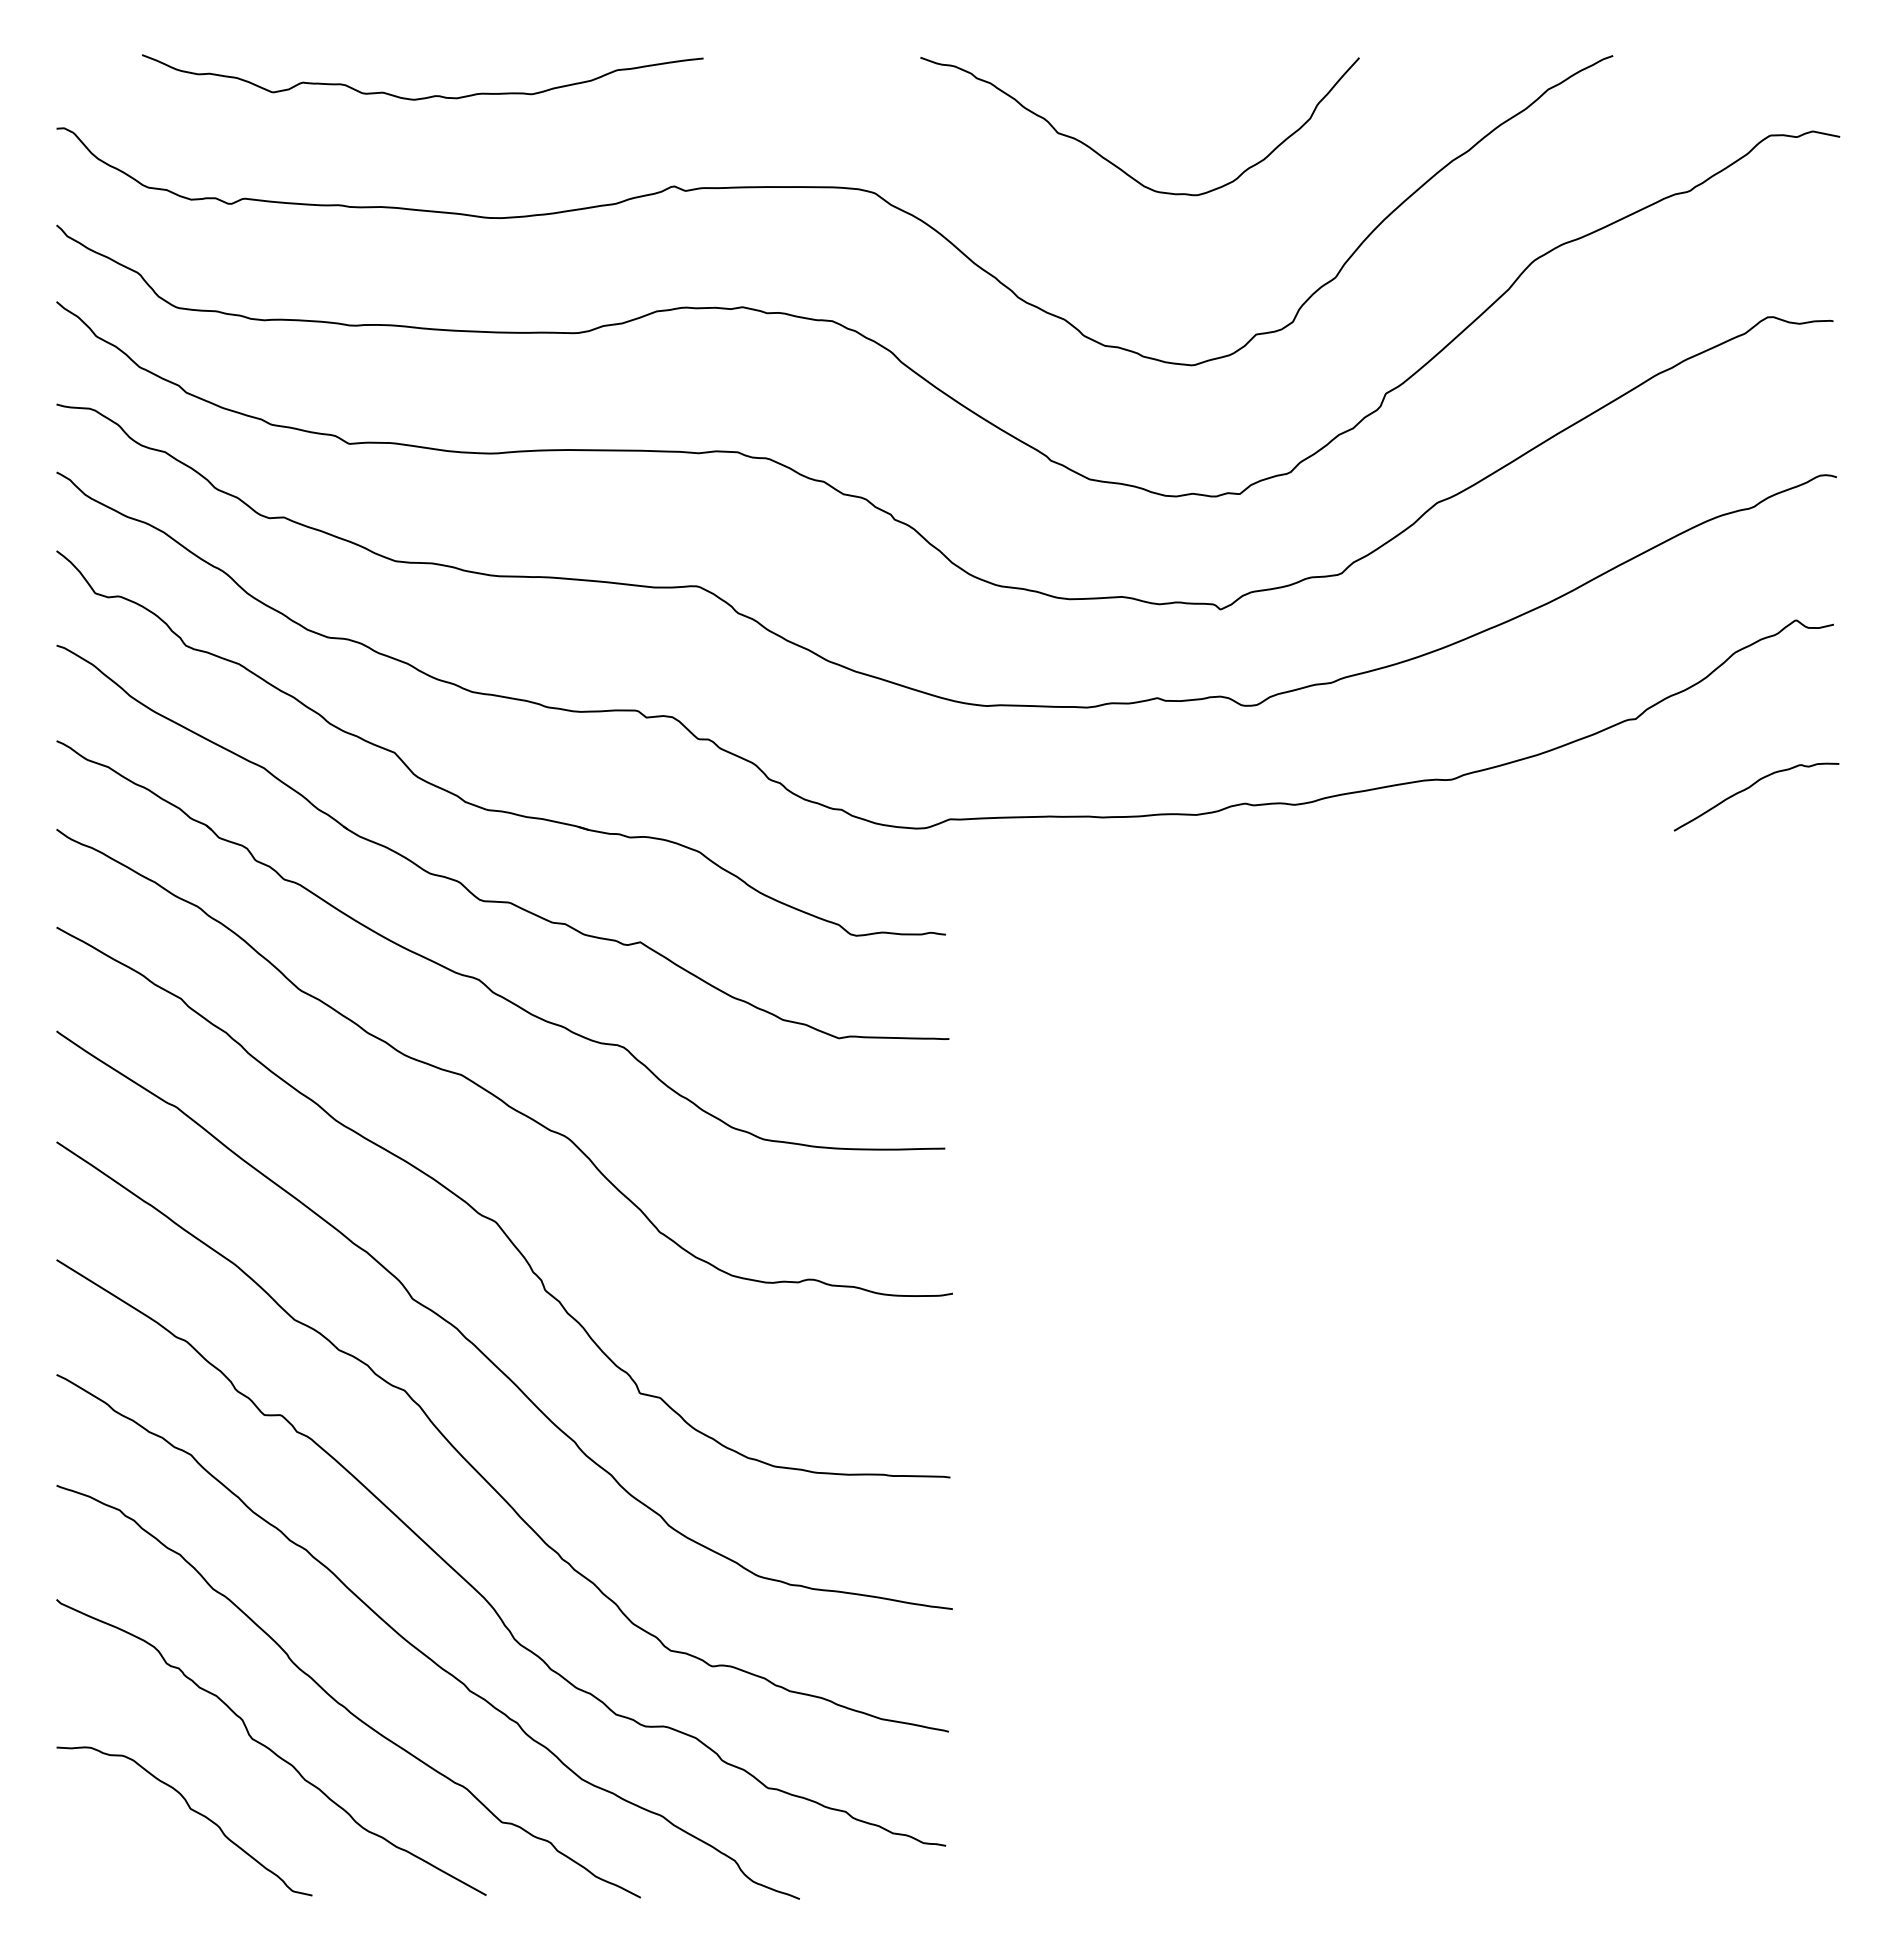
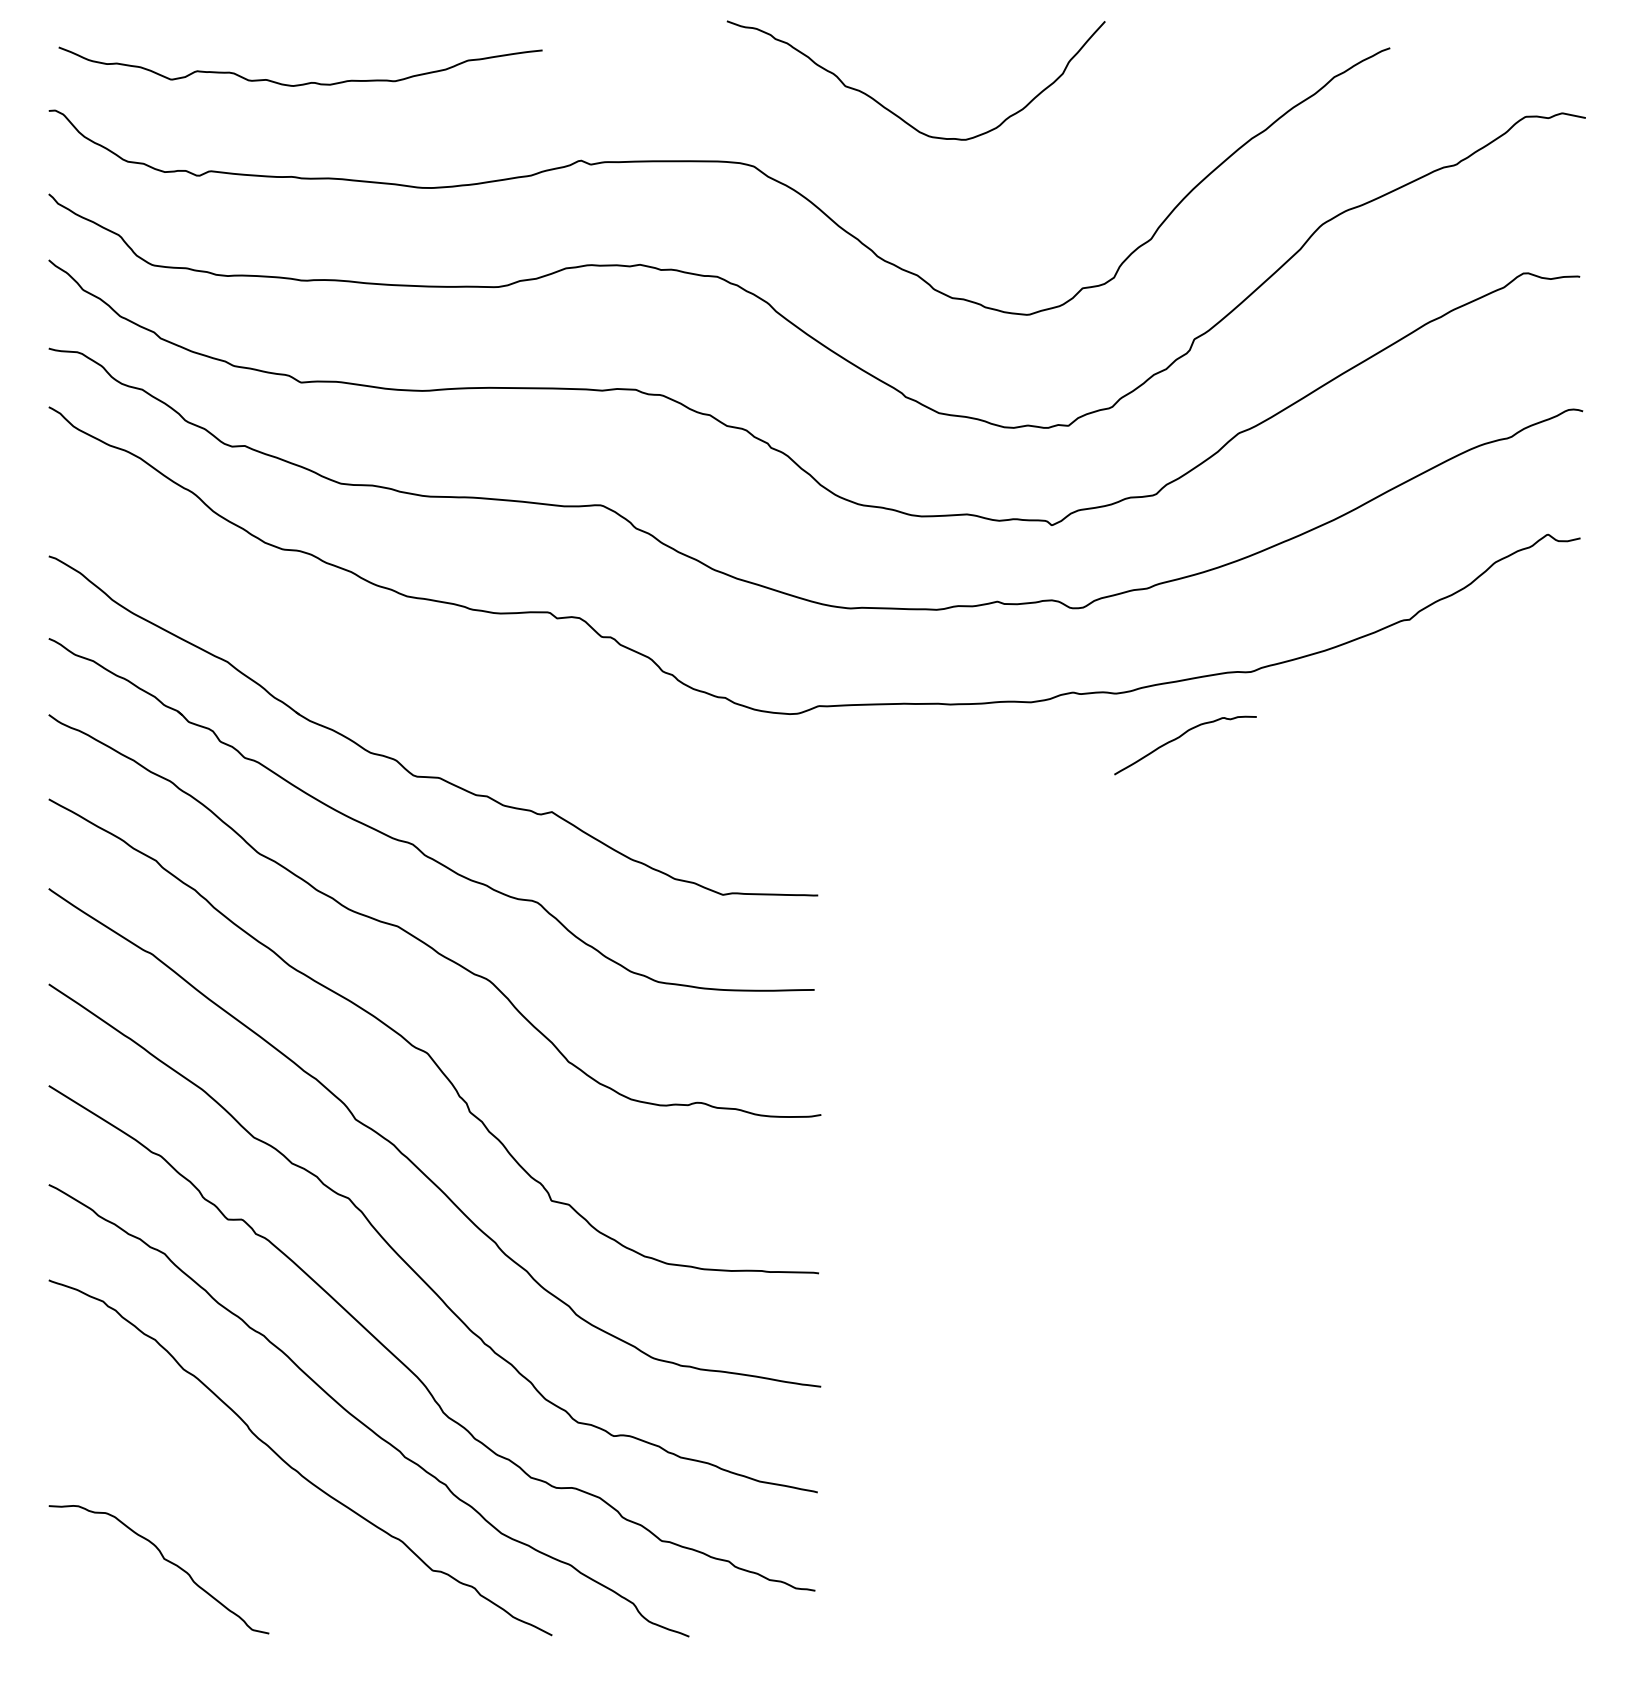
curve: (427, 96) -> (304, 83), moved
curve: (1115, 164) -> (895, 113), moved
curve: (1749, 788) -> (1179, 738), moved
part: (478, 805) -> (412, 694), removed
curve: (270, 1748) -> (233, 1506), removed

